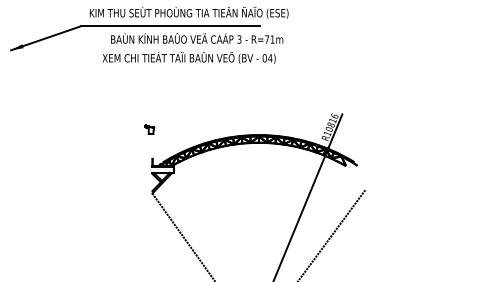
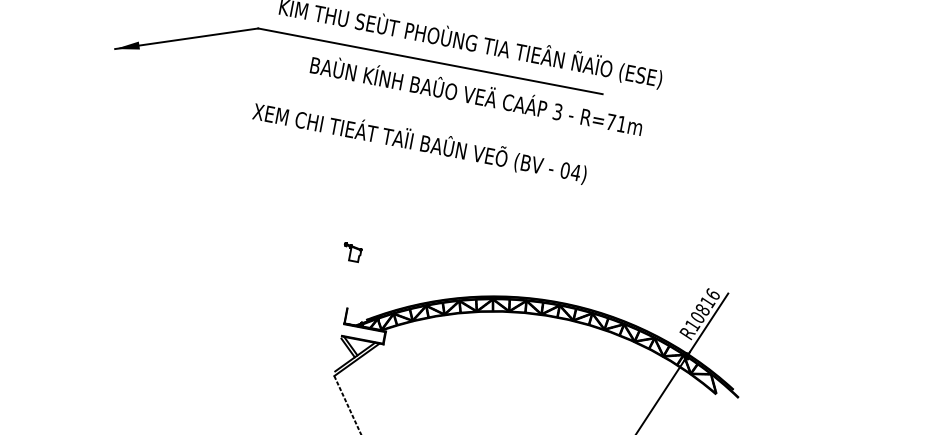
text: (188, 57) -> (419, 141), moved

